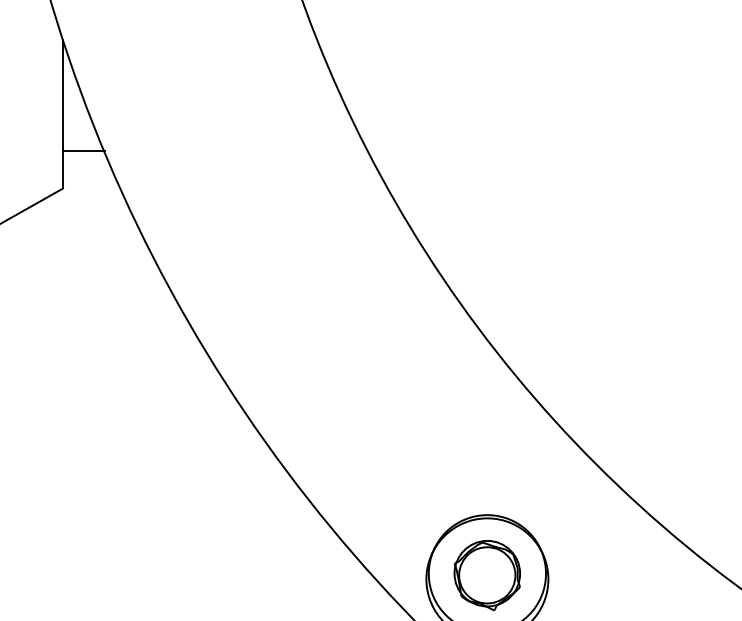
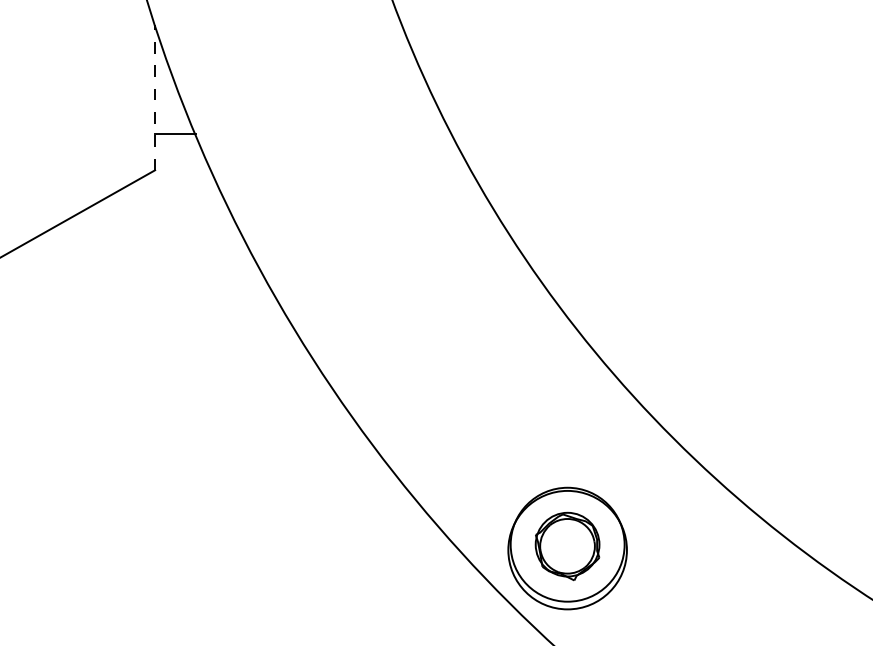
line: (63, 114) -> (155, 98), solid -> dashed

